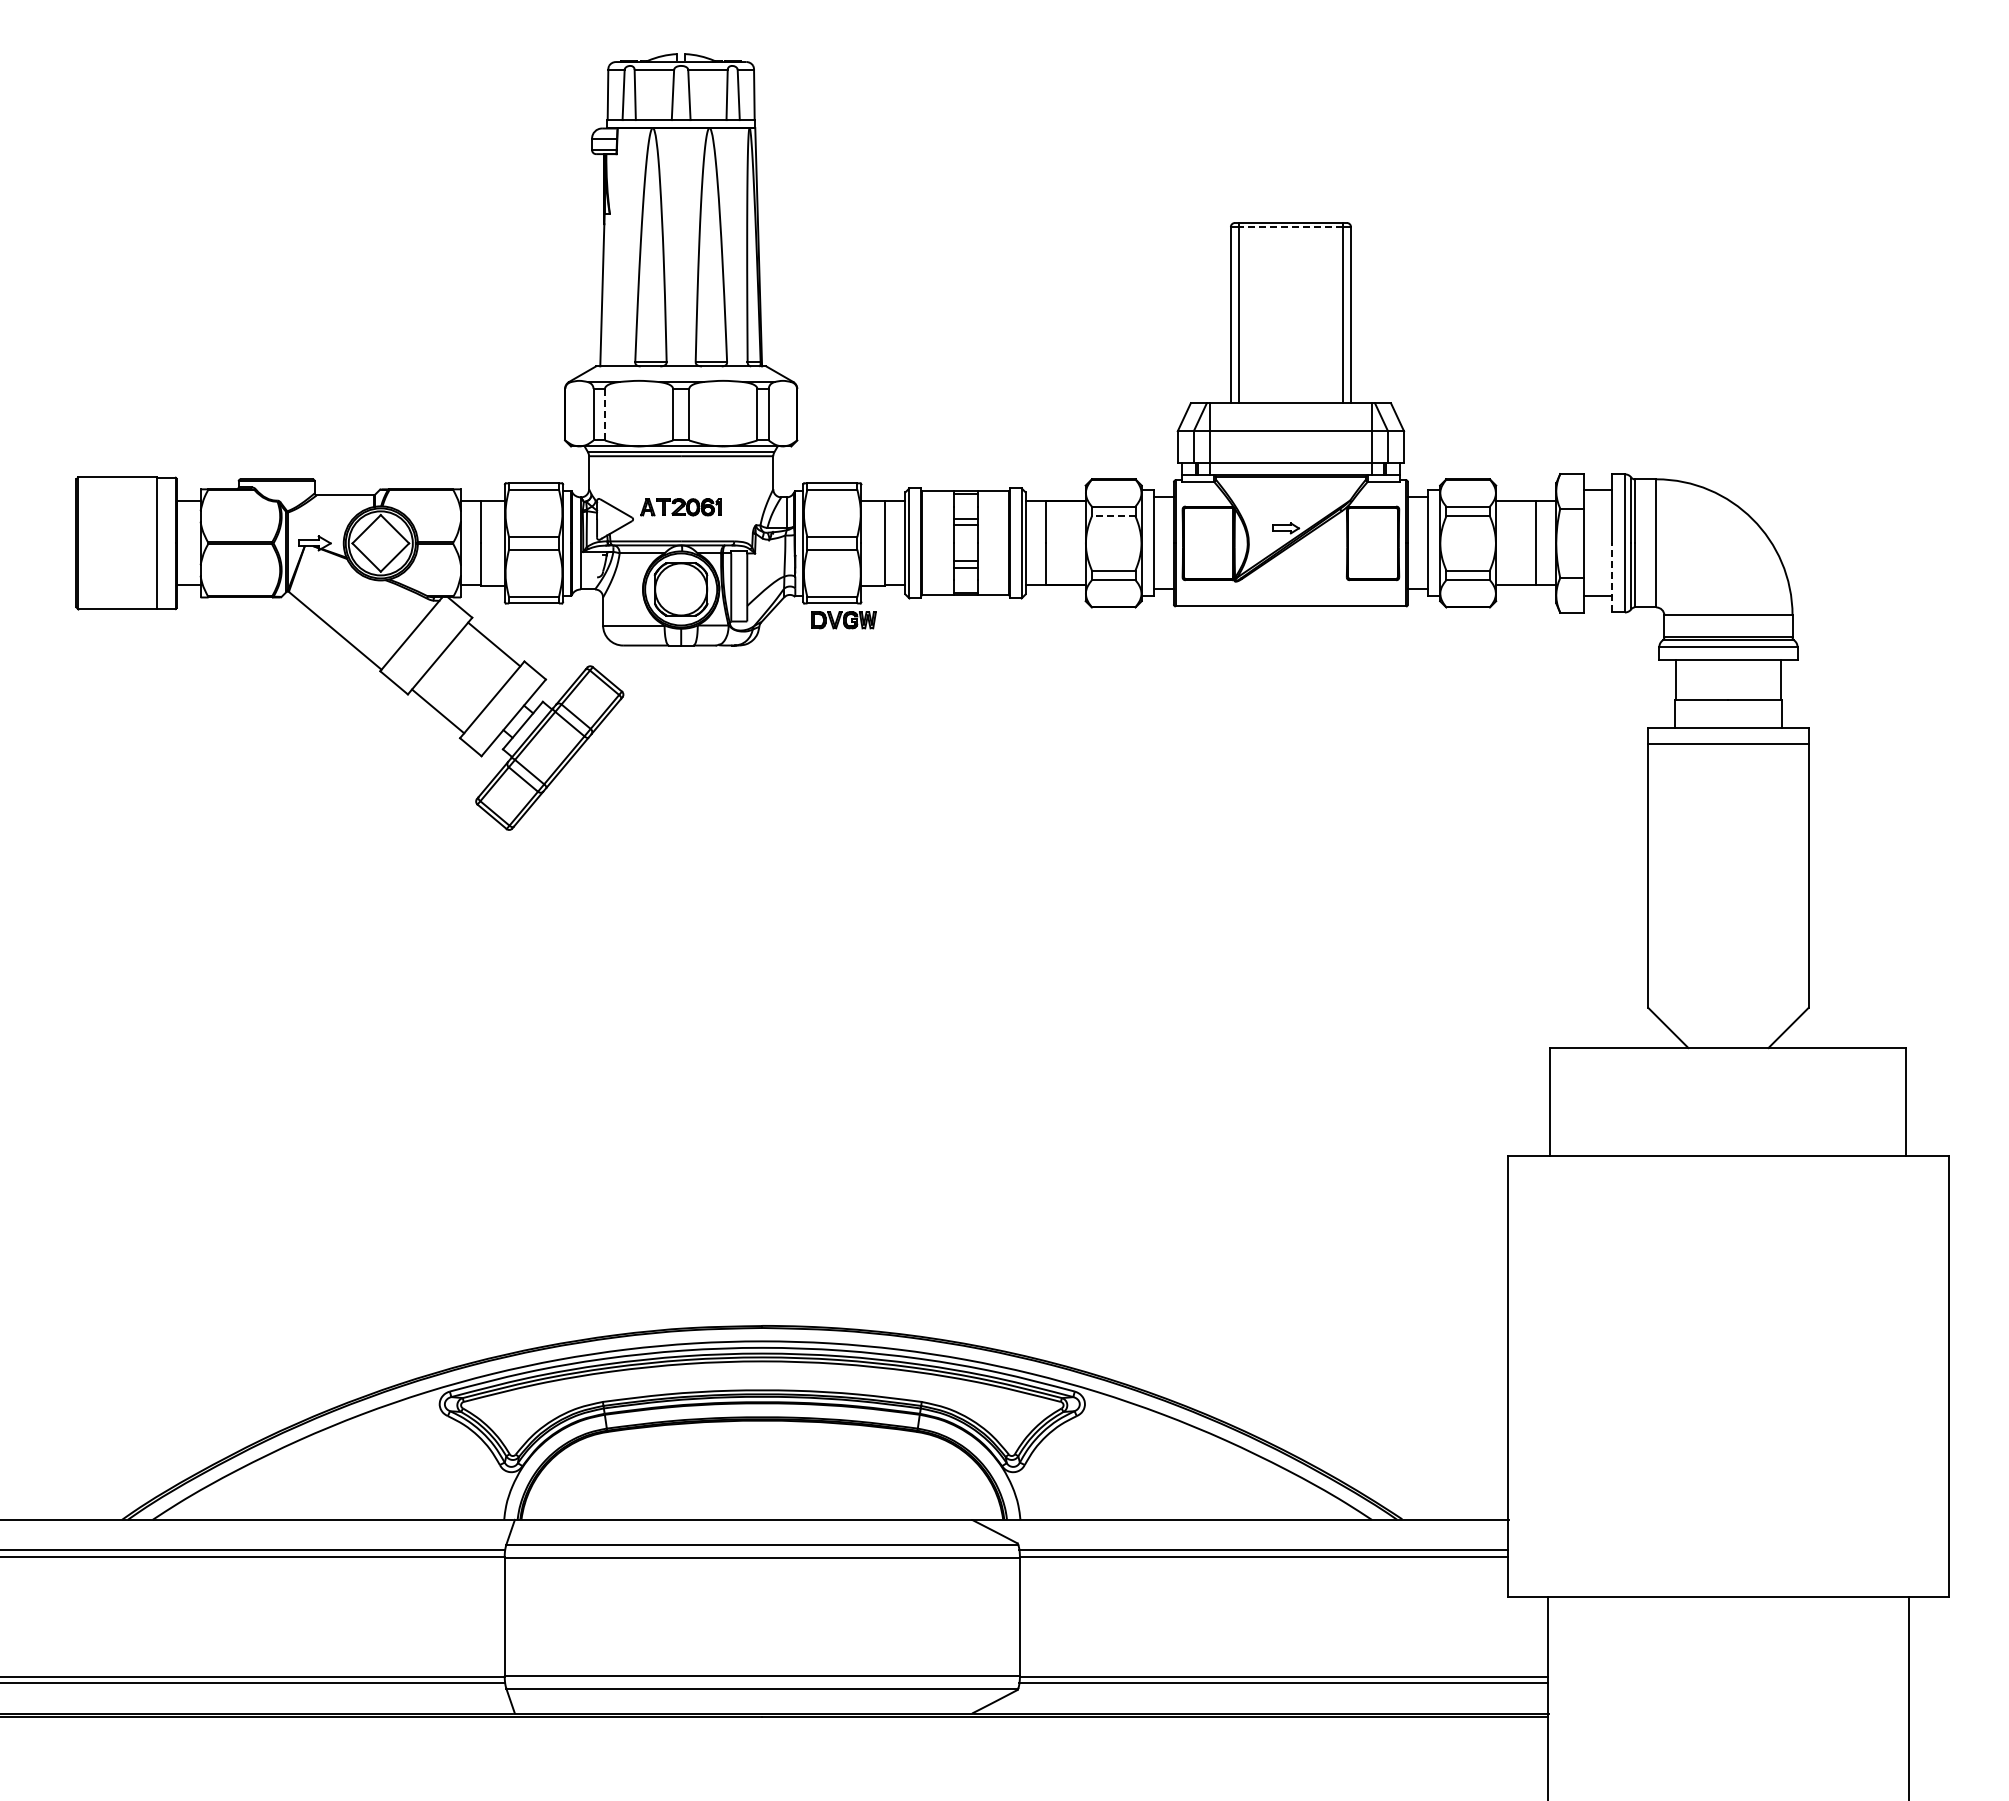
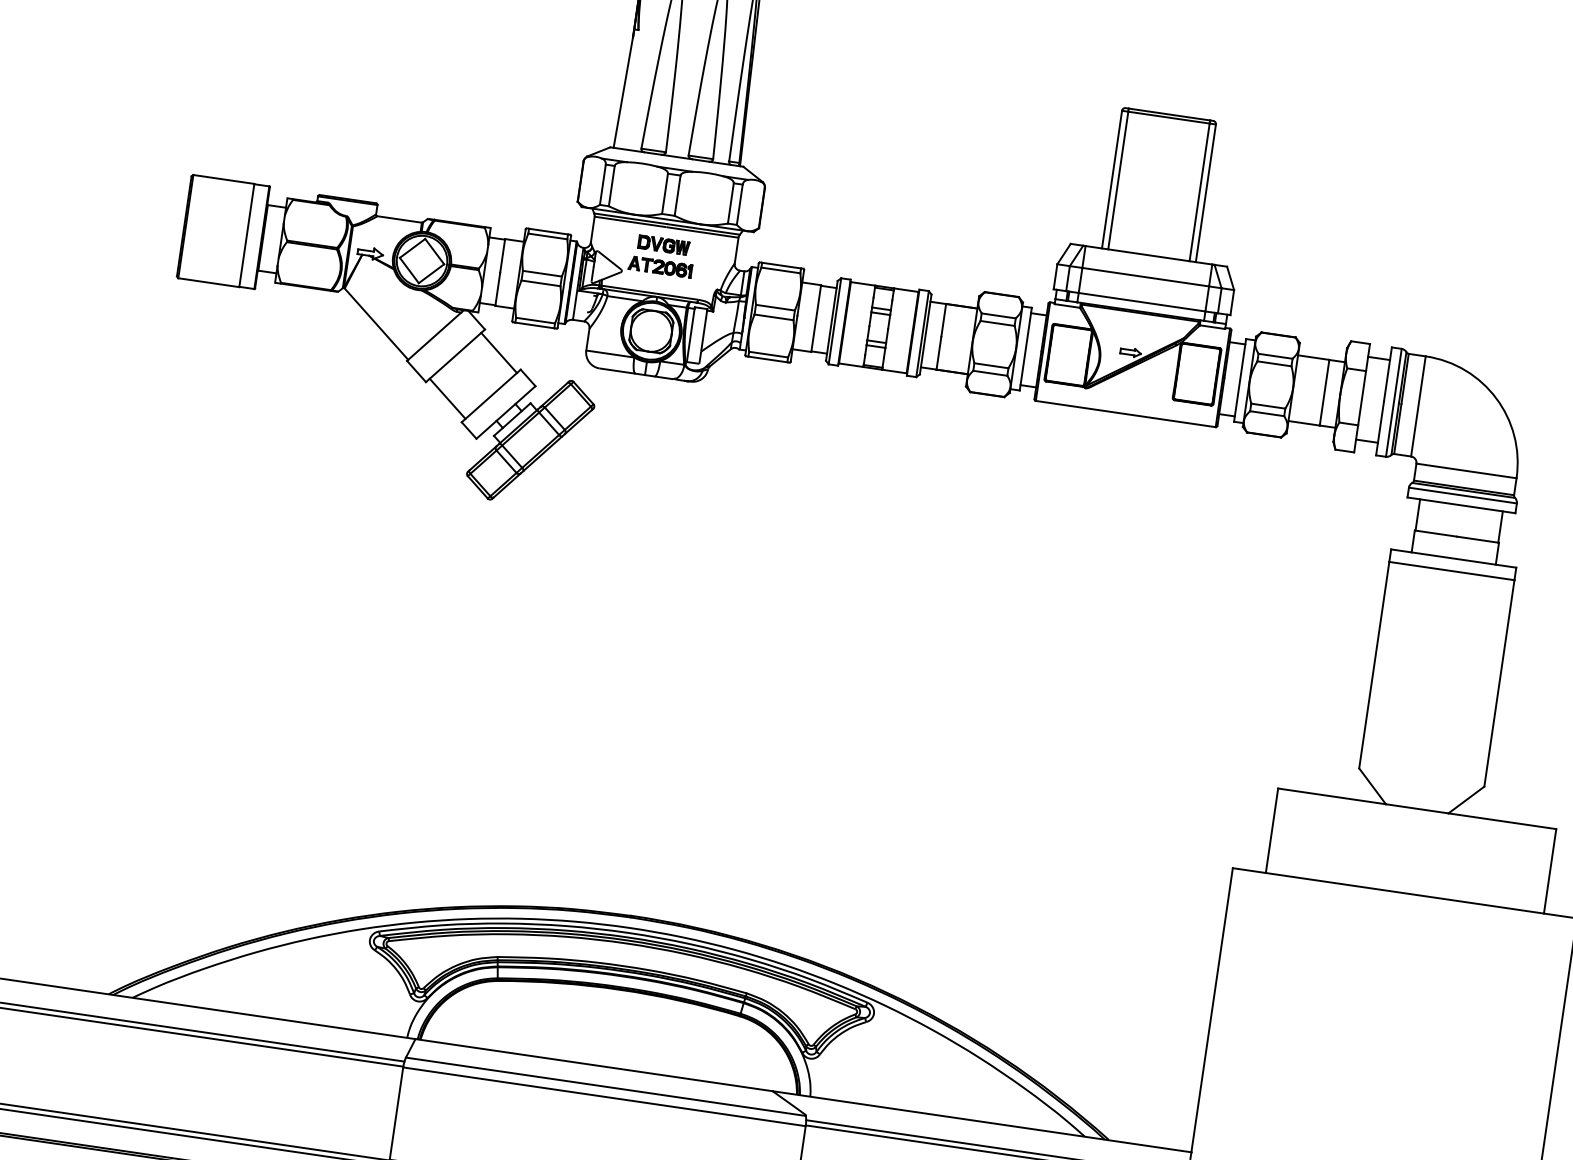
line: (1290, 227) -> (1168, 117), dashed -> solid
line: (604, 414) -> (611, 185), dashed -> solid
line: (1113, 516) -> (997, 323), dashed -> solid
line: (1612, 577) -> (1380, 428), dashed -> solid
part: (843, 620) -> (663, 245), moved

